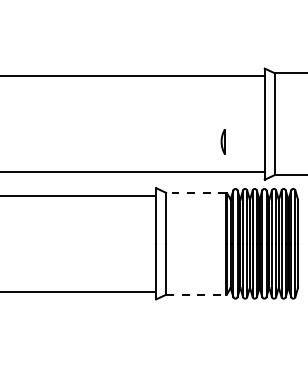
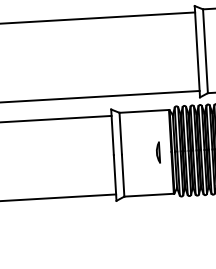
part: (222, 141) -> (157, 152), moved
line: (195, 192) -> (143, 111), dashed -> solid
line: (196, 294) -> (149, 194), dashed -> solid

